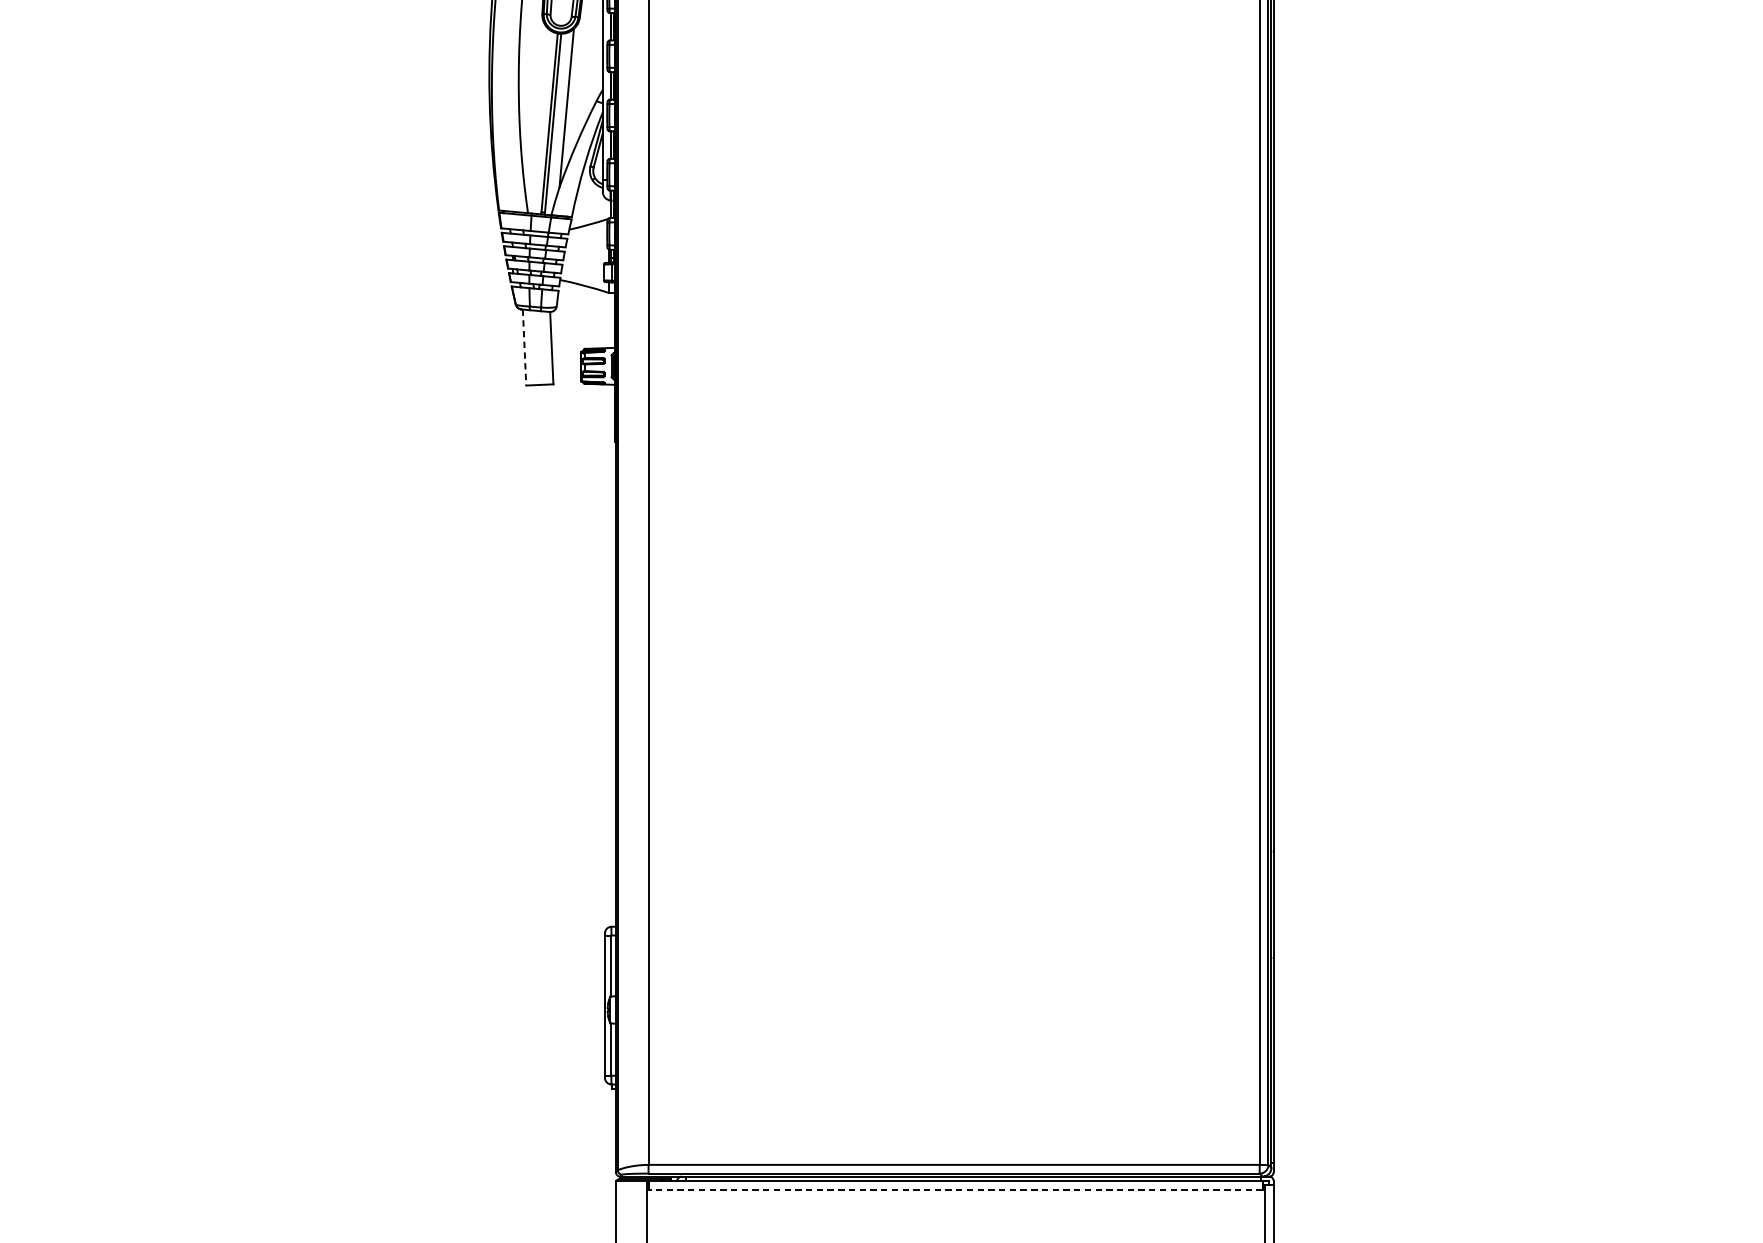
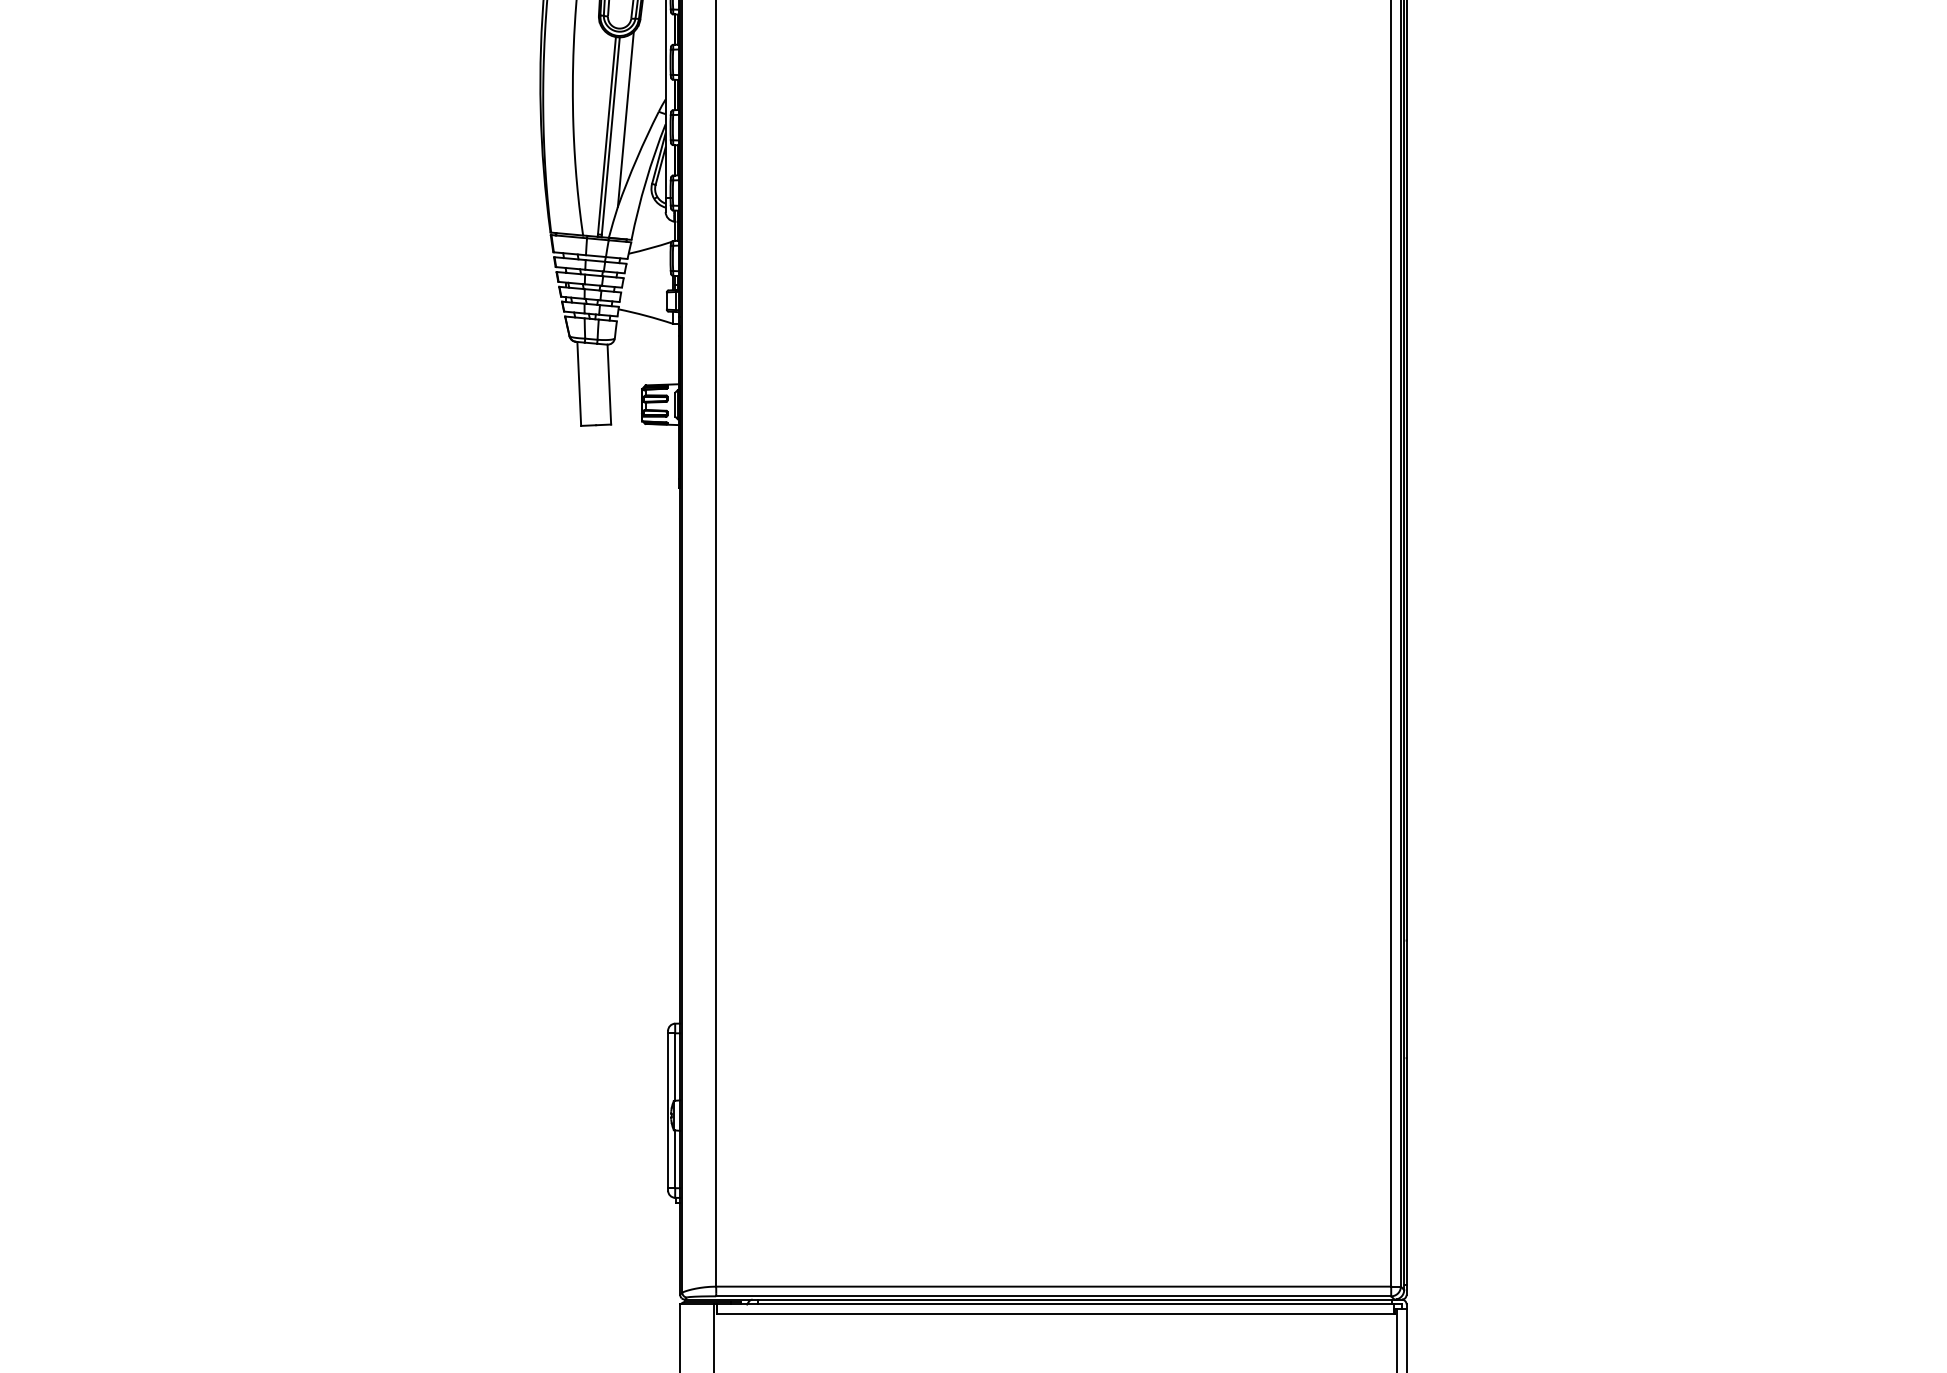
line: (524, 348) -> (579, 384), dashed -> solid
line: (955, 1190) -> (1055, 1314), dashed -> solid

